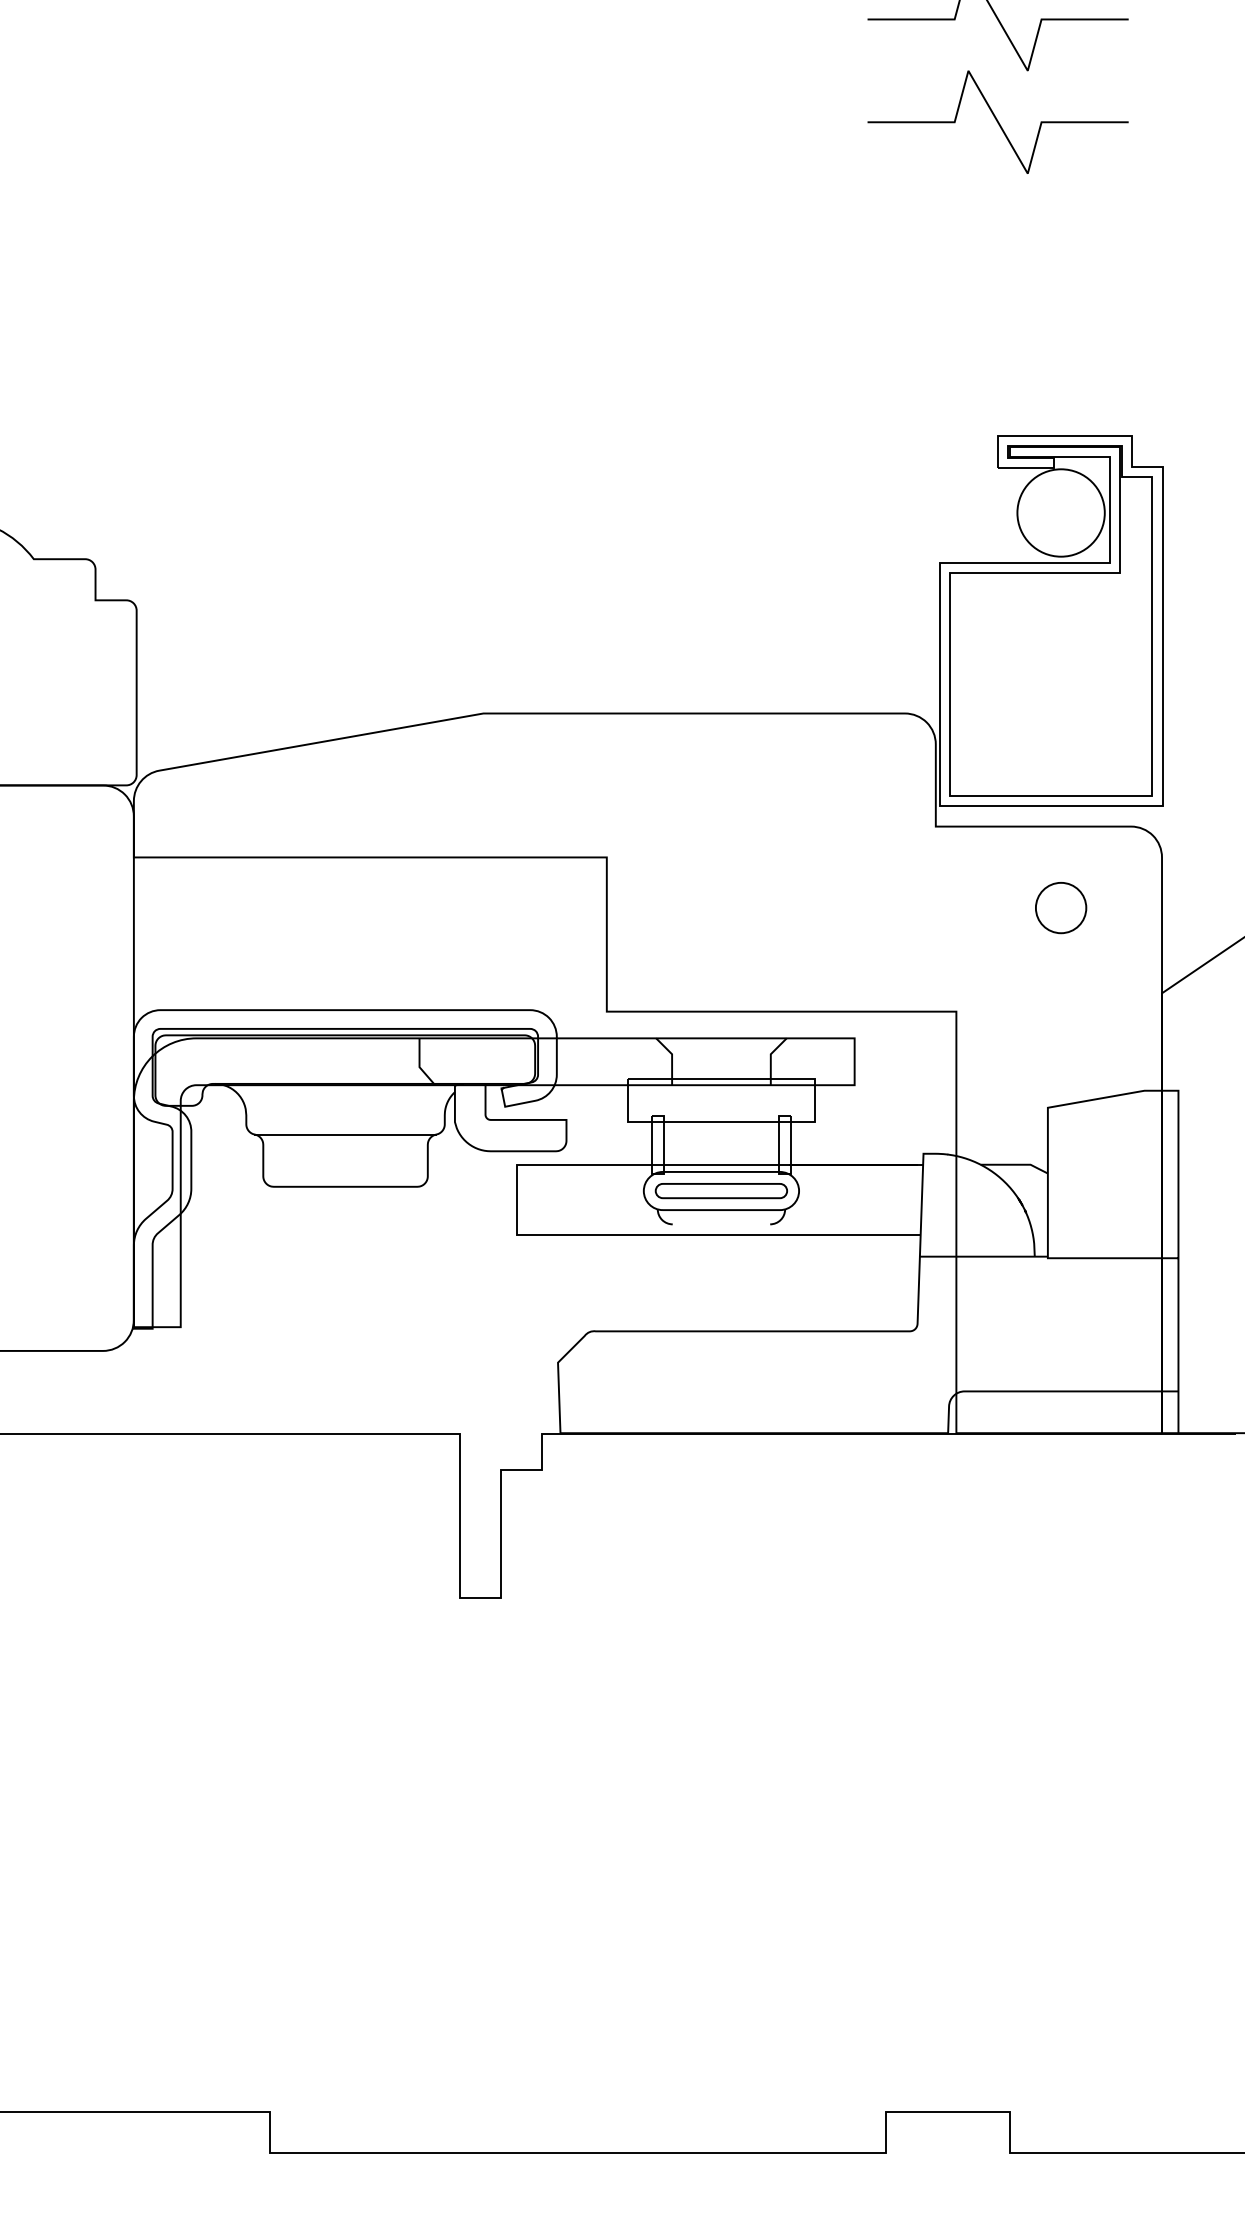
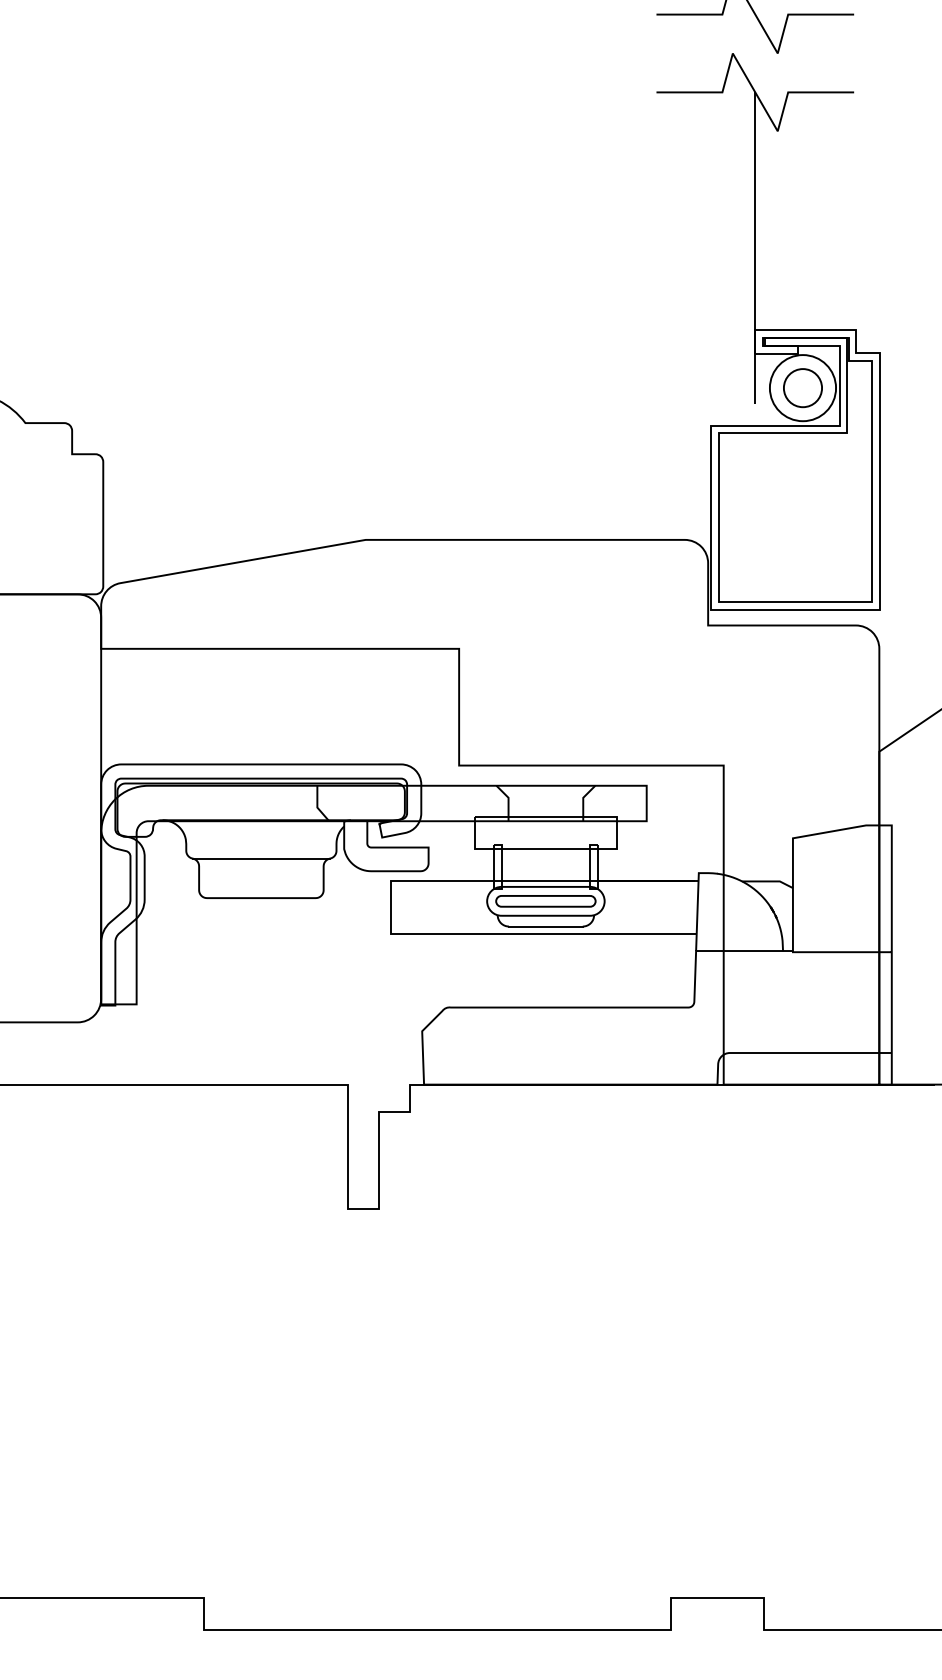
line: (998, 327) -> (755, 247), added
circle: (1060, 908) -> (802, 388), moved
line: (720, 1224) -> (545, 926), added

